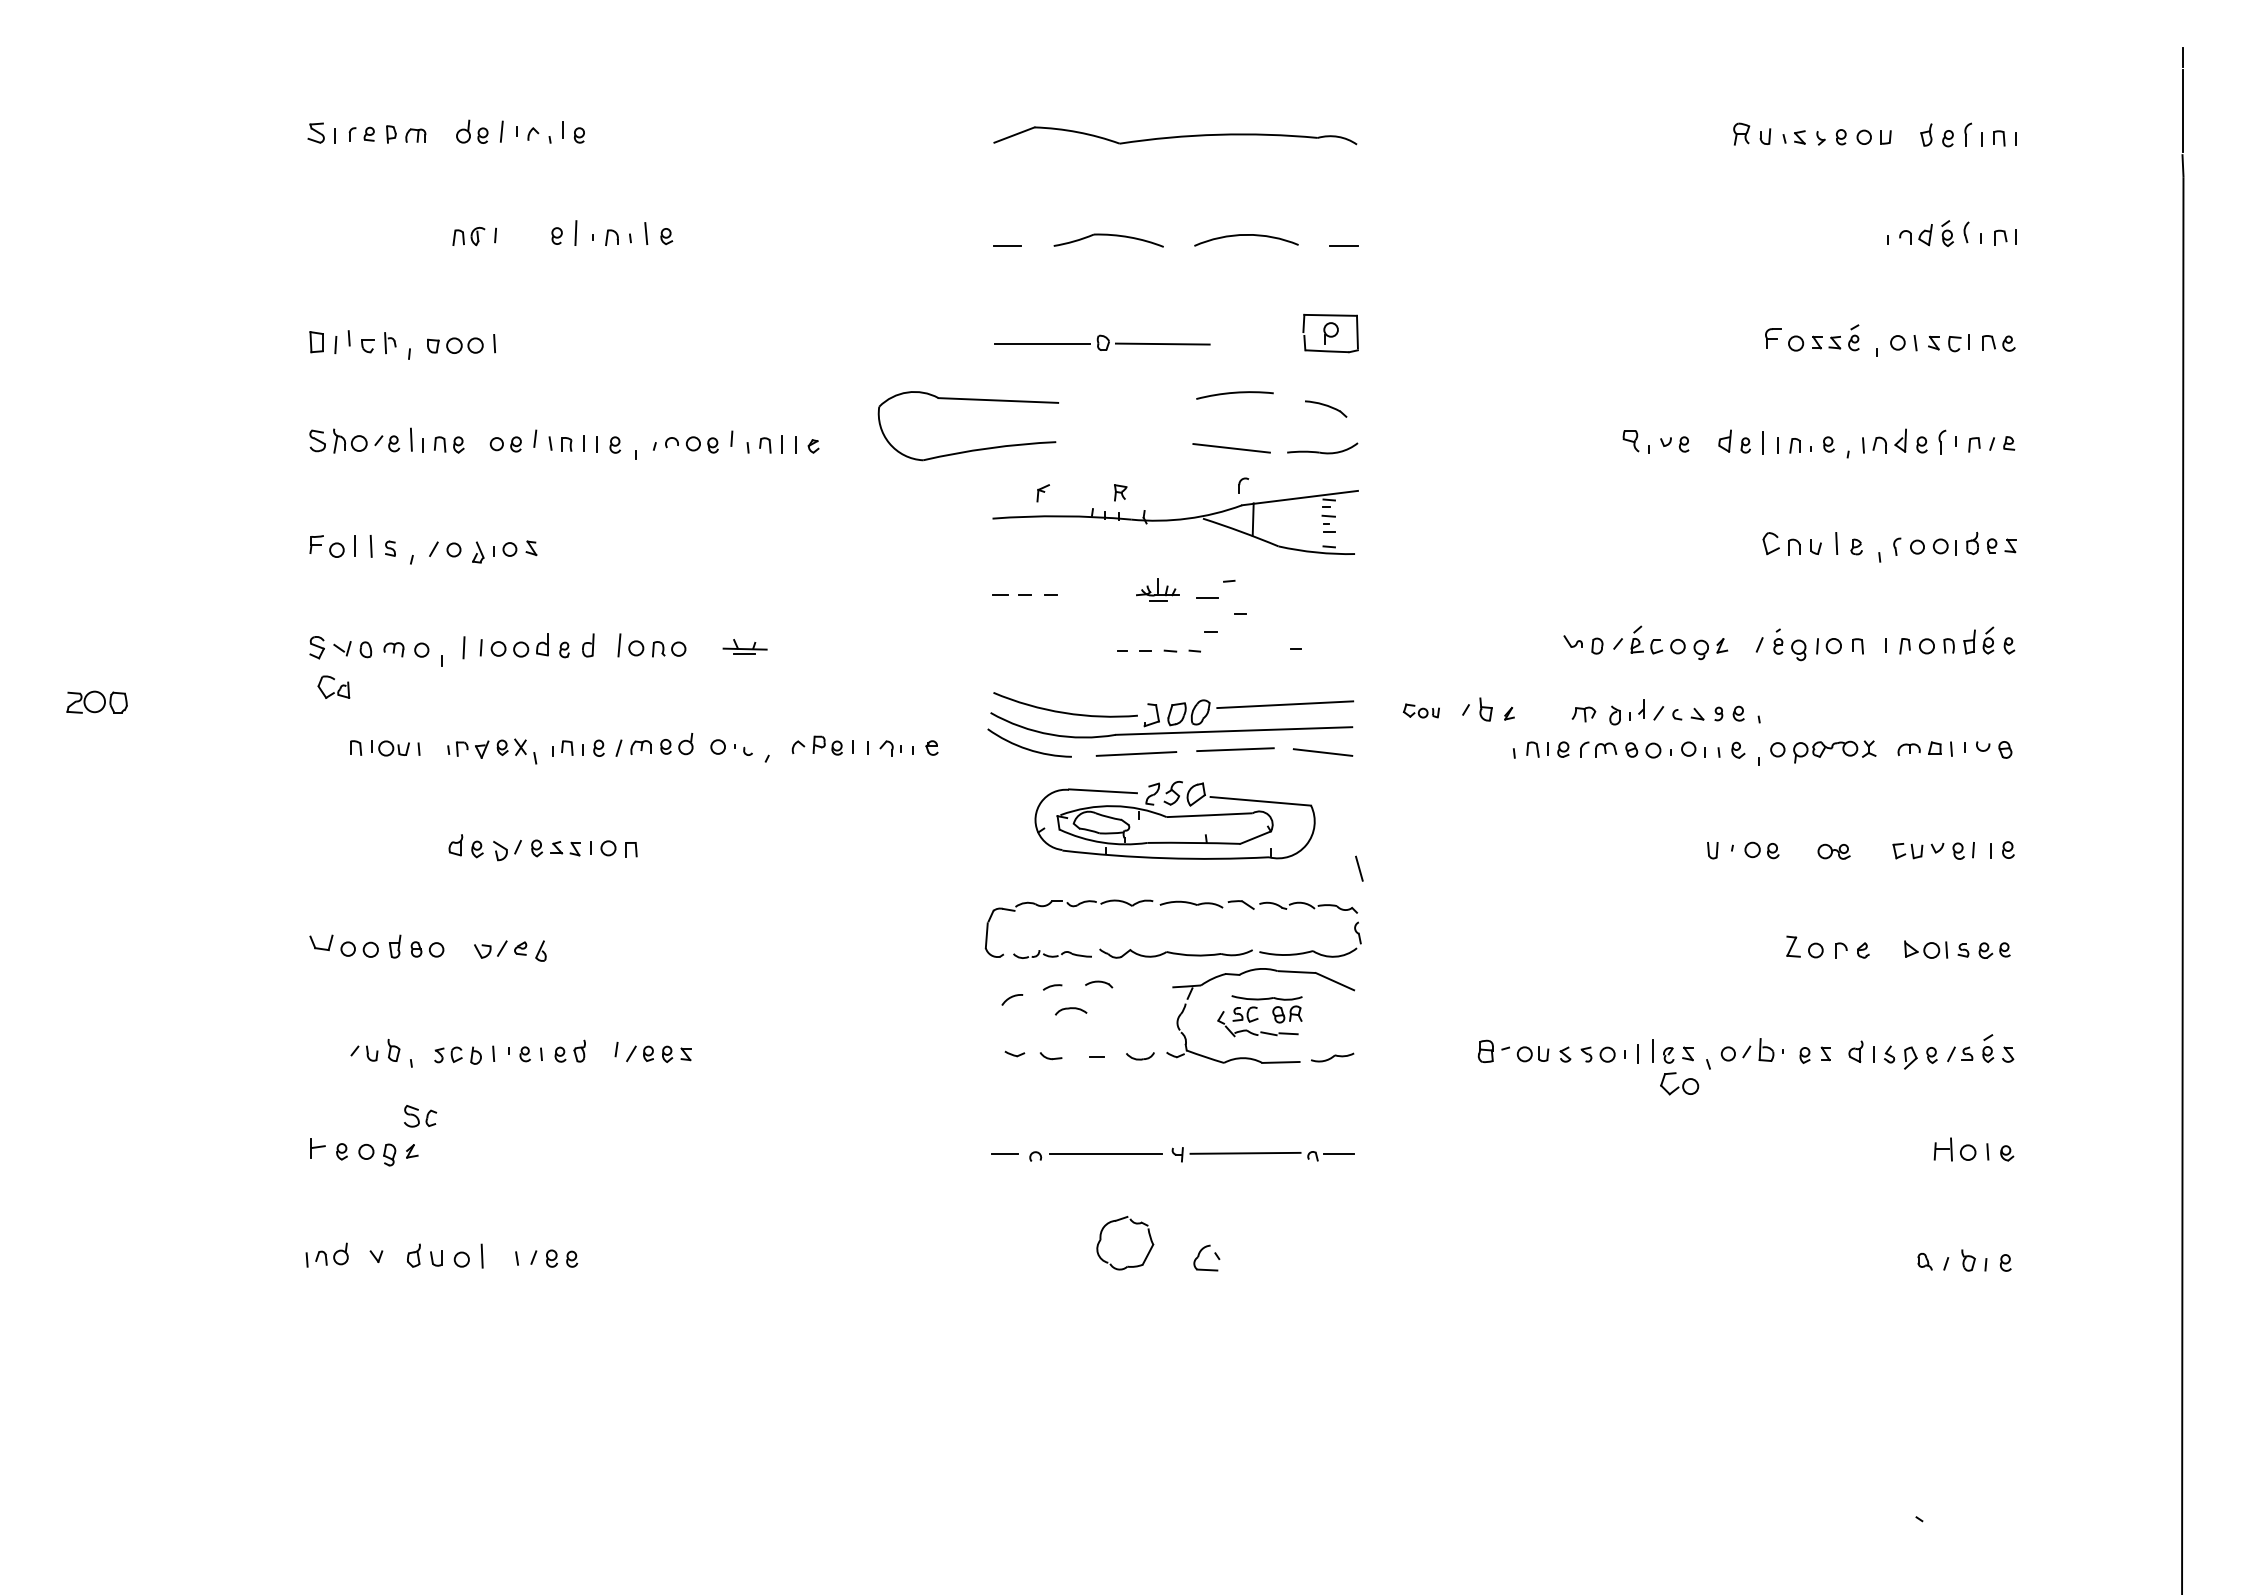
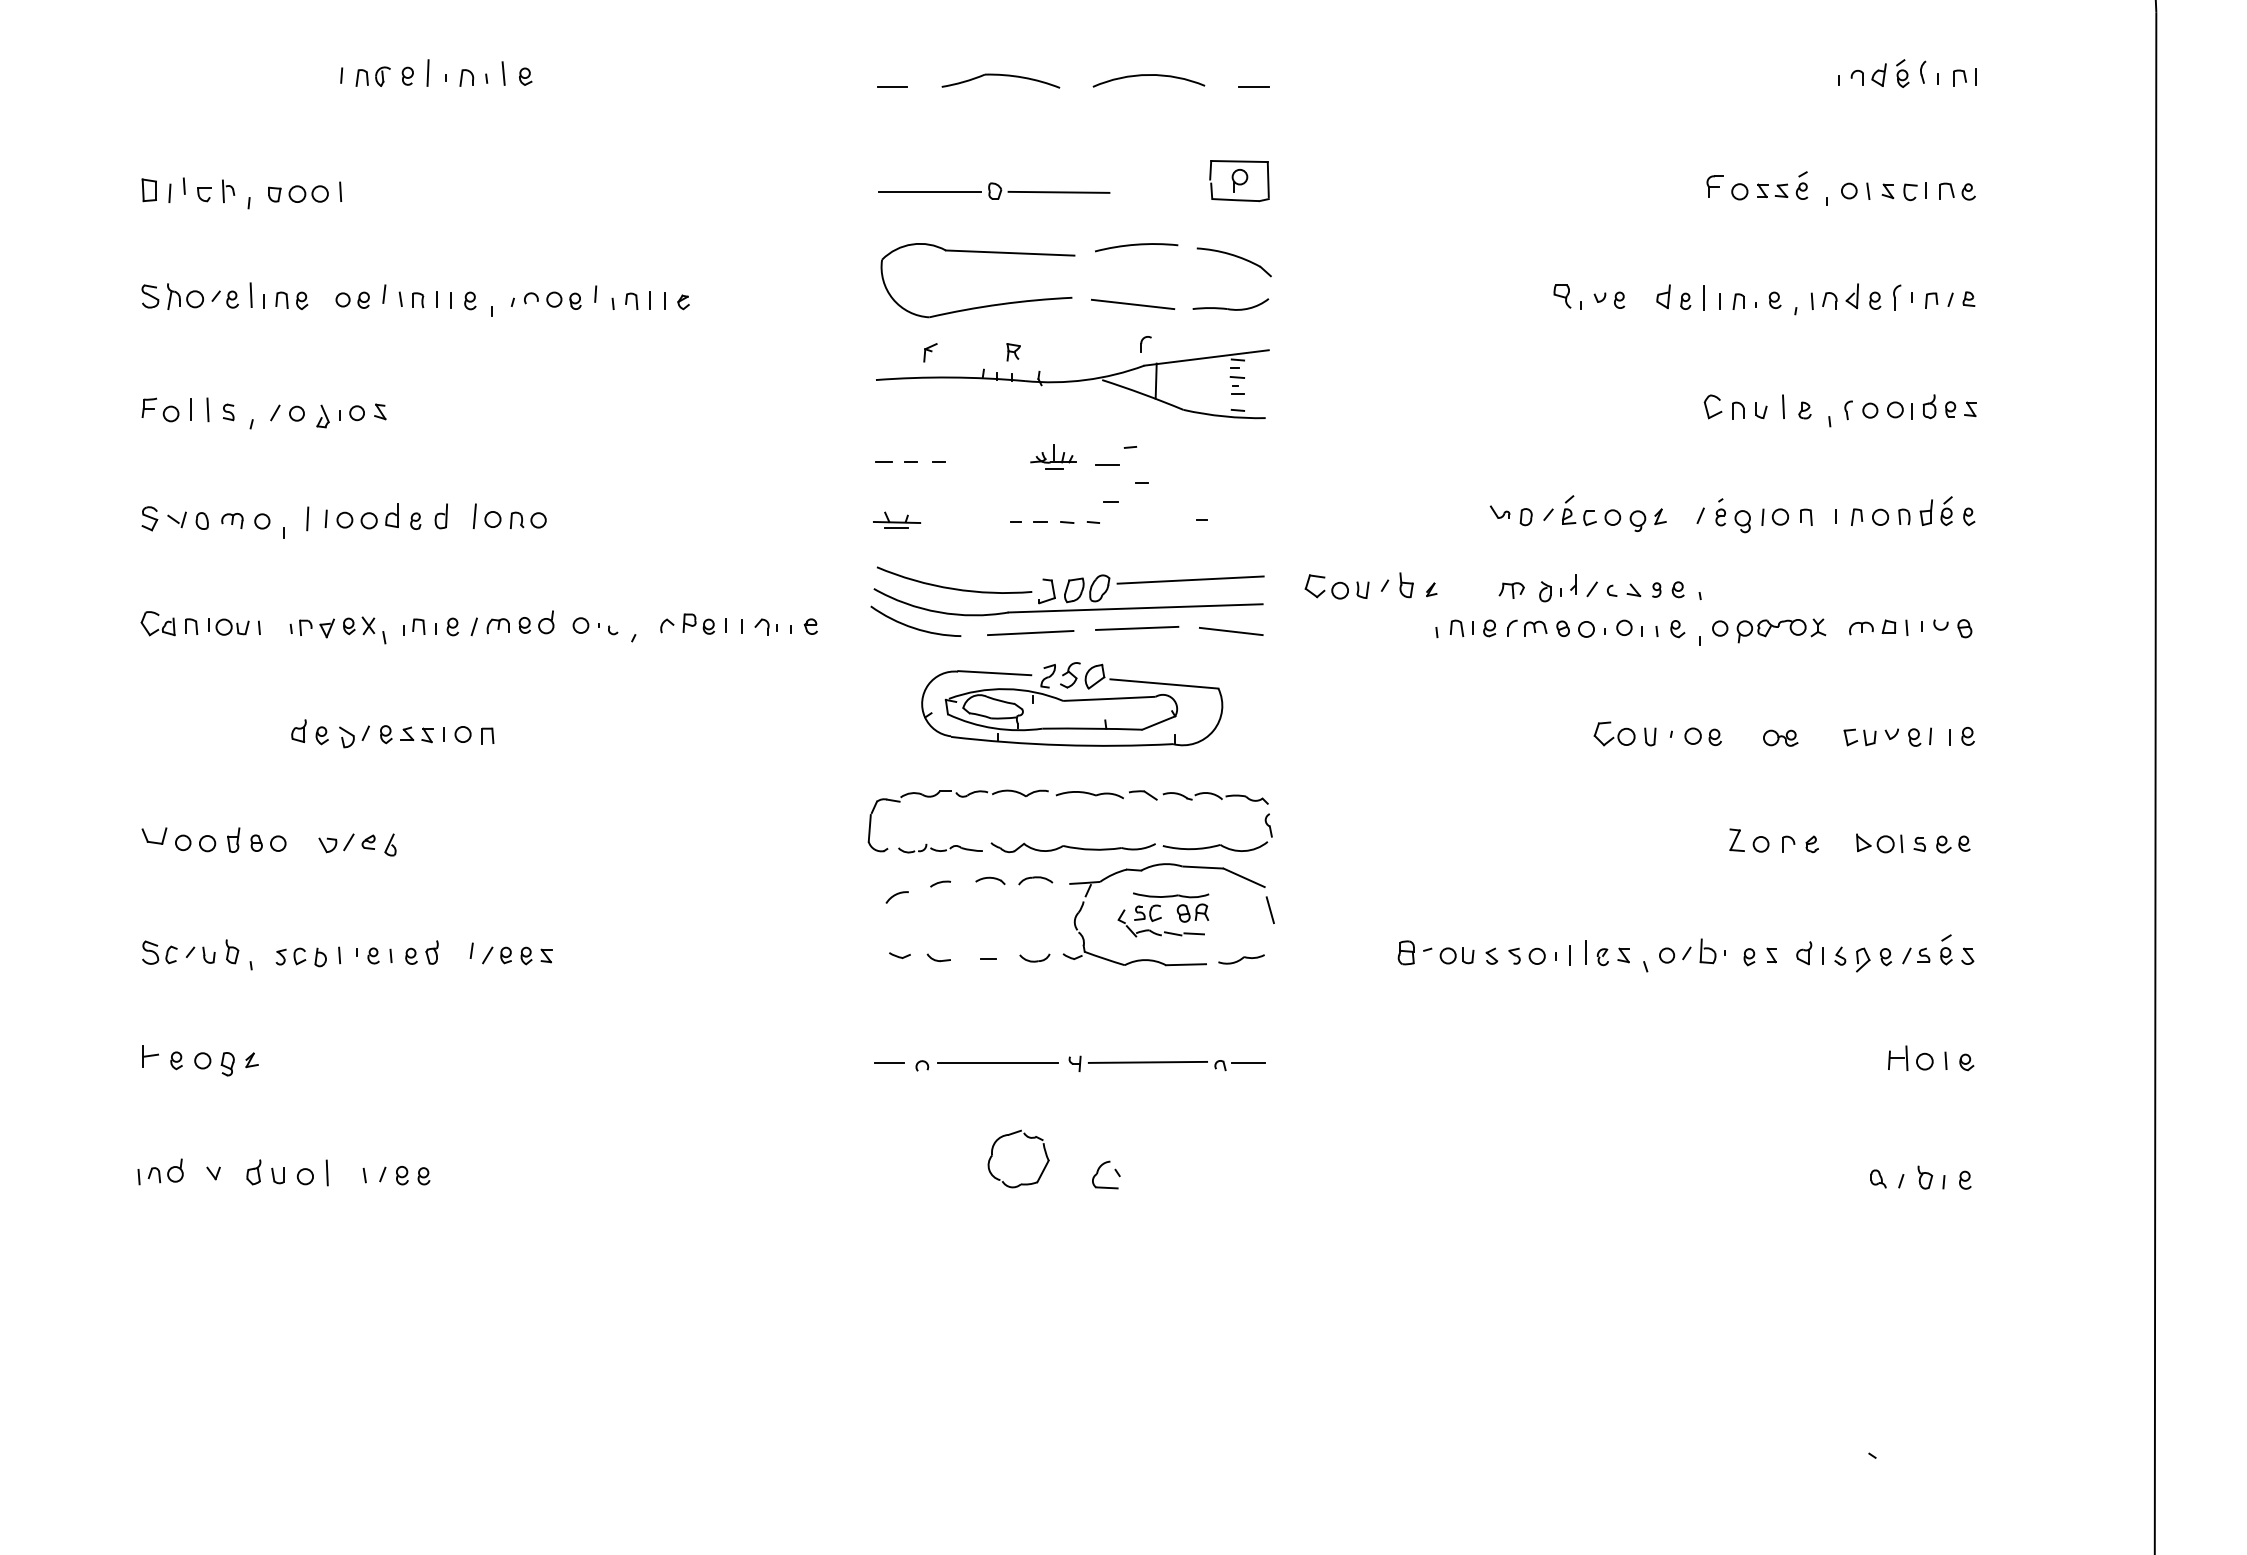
part: (468, 236) -> (372, 76), moved
part: (1325, 408) -> (1233, 261), size x1.67
part: (972, 449) -> (982, 305), moved
part: (744, 646) -> (896, 519), moved
part: (333, 686) -> (157, 622), moved
part: (1421, 710) -> (1337, 586), size x1.67
line: (1359, 868) -> (1270, 909), moved
part: (1071, 1011) -> (1036, 880), moved
part: (1679, 1083) -> (1614, 733), moved
part: (420, 1116) -> (159, 952), moved

